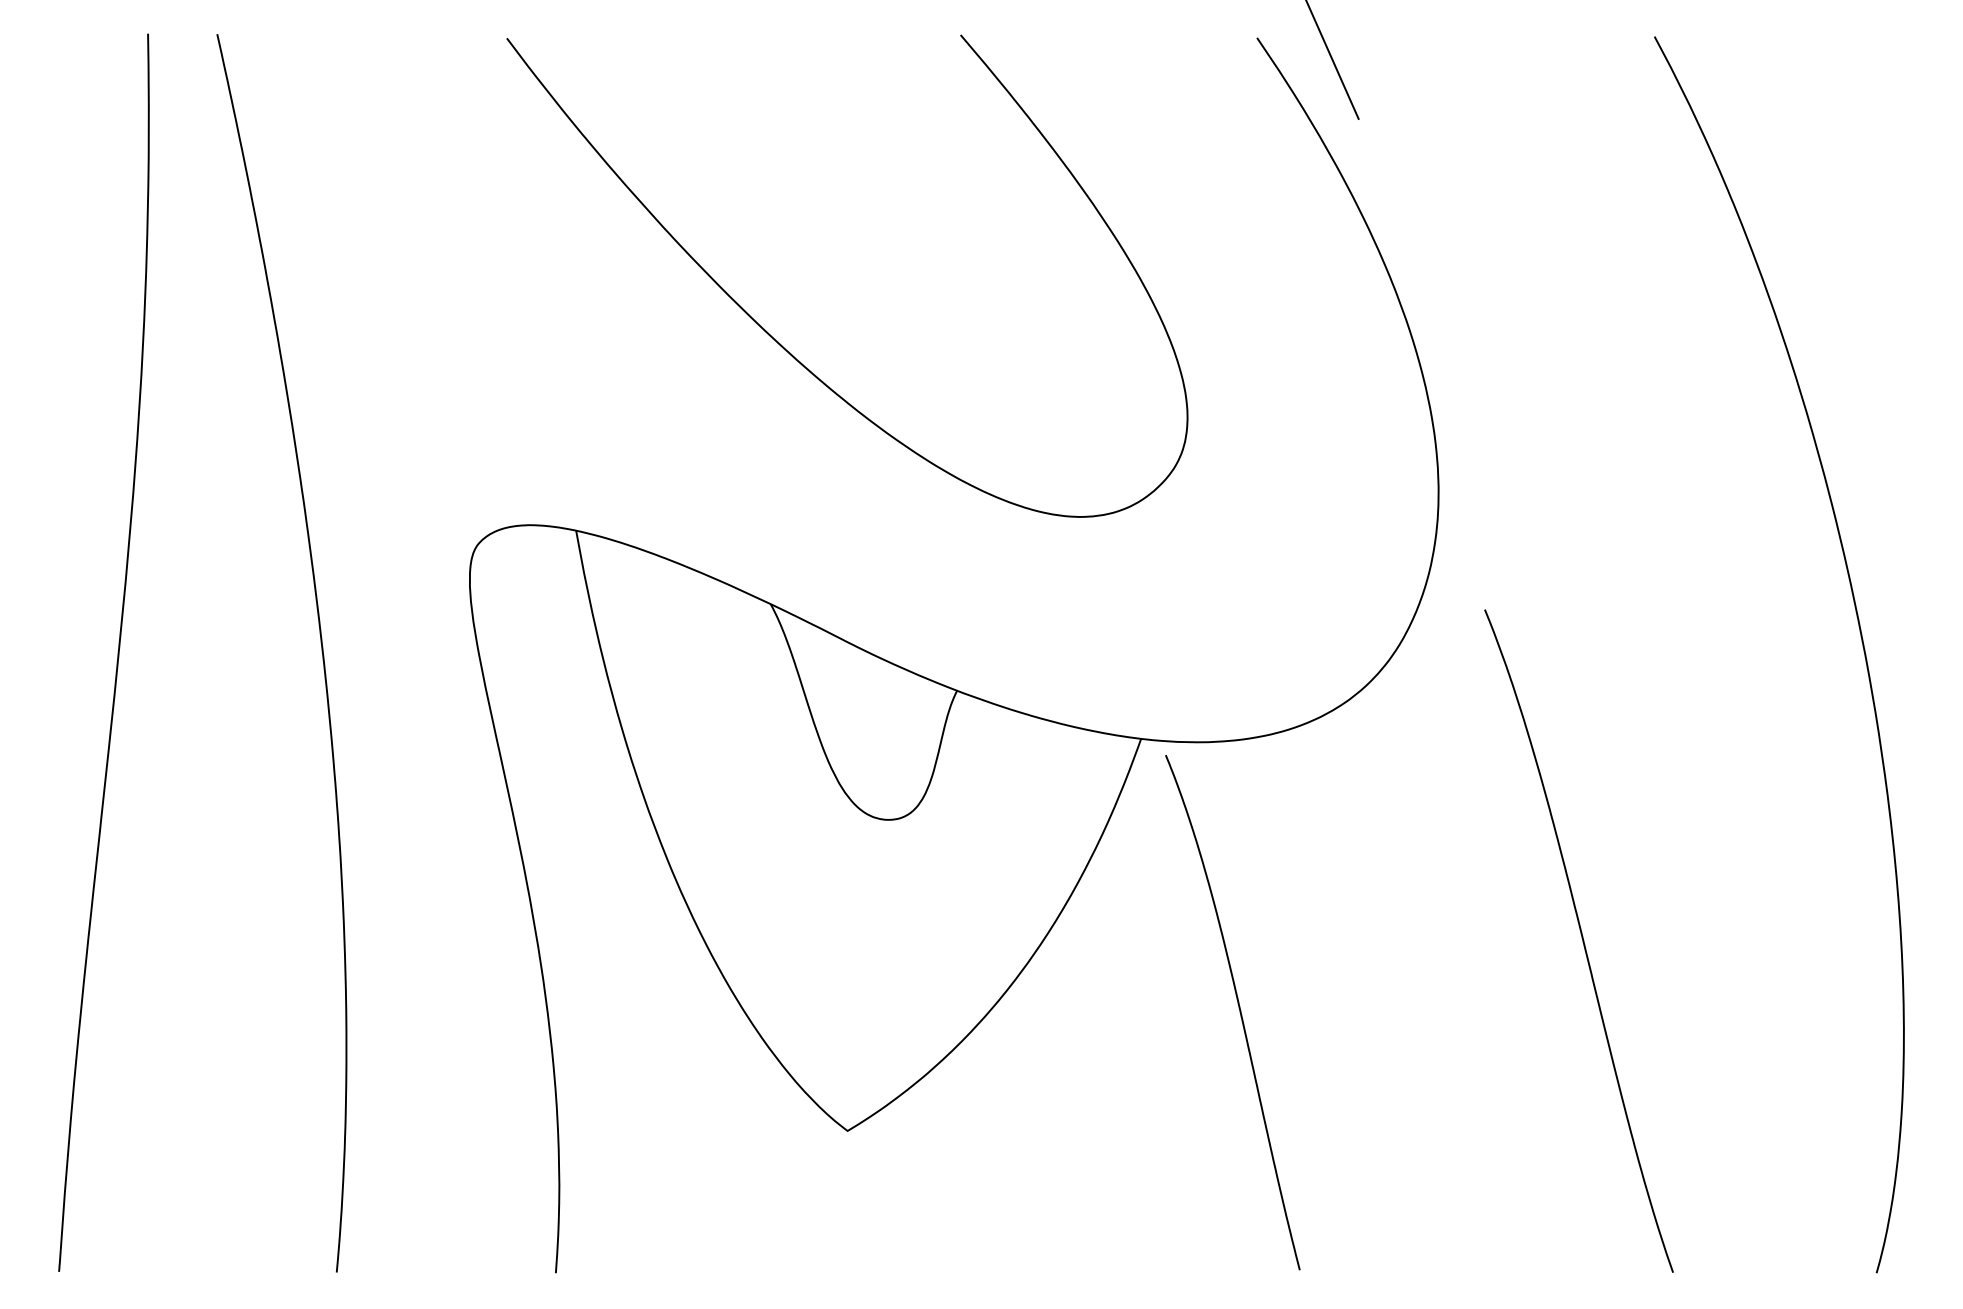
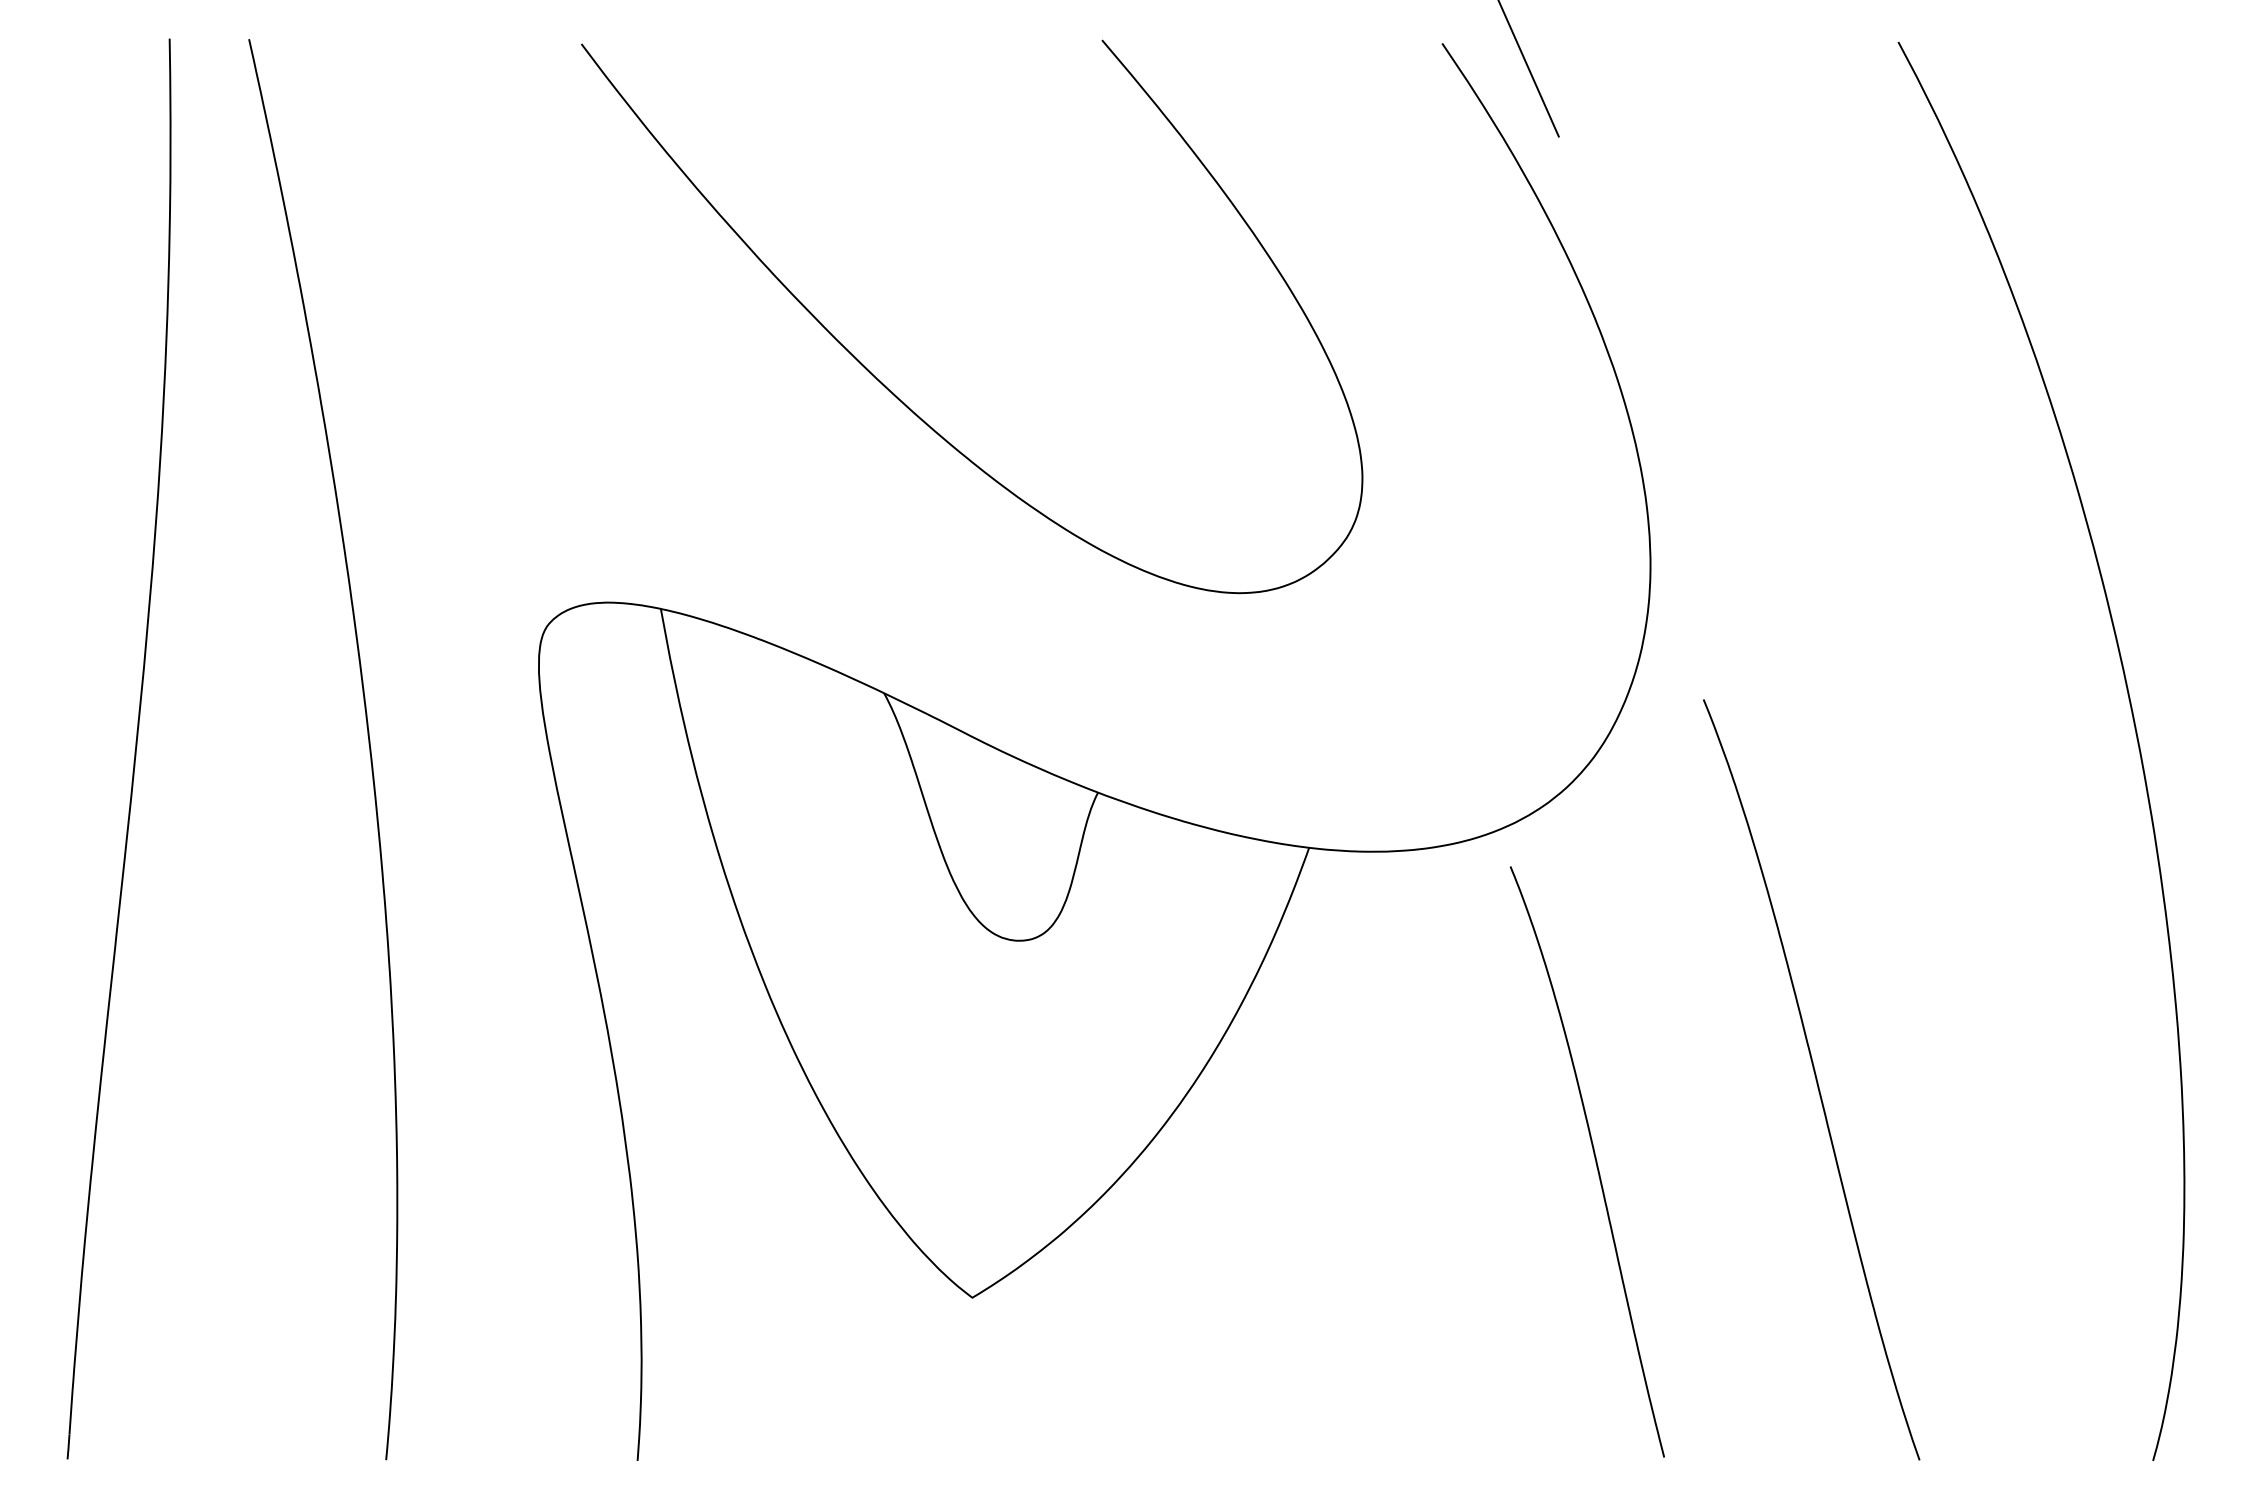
curve: (1239, 1009) -> (1594, 1158), moved

